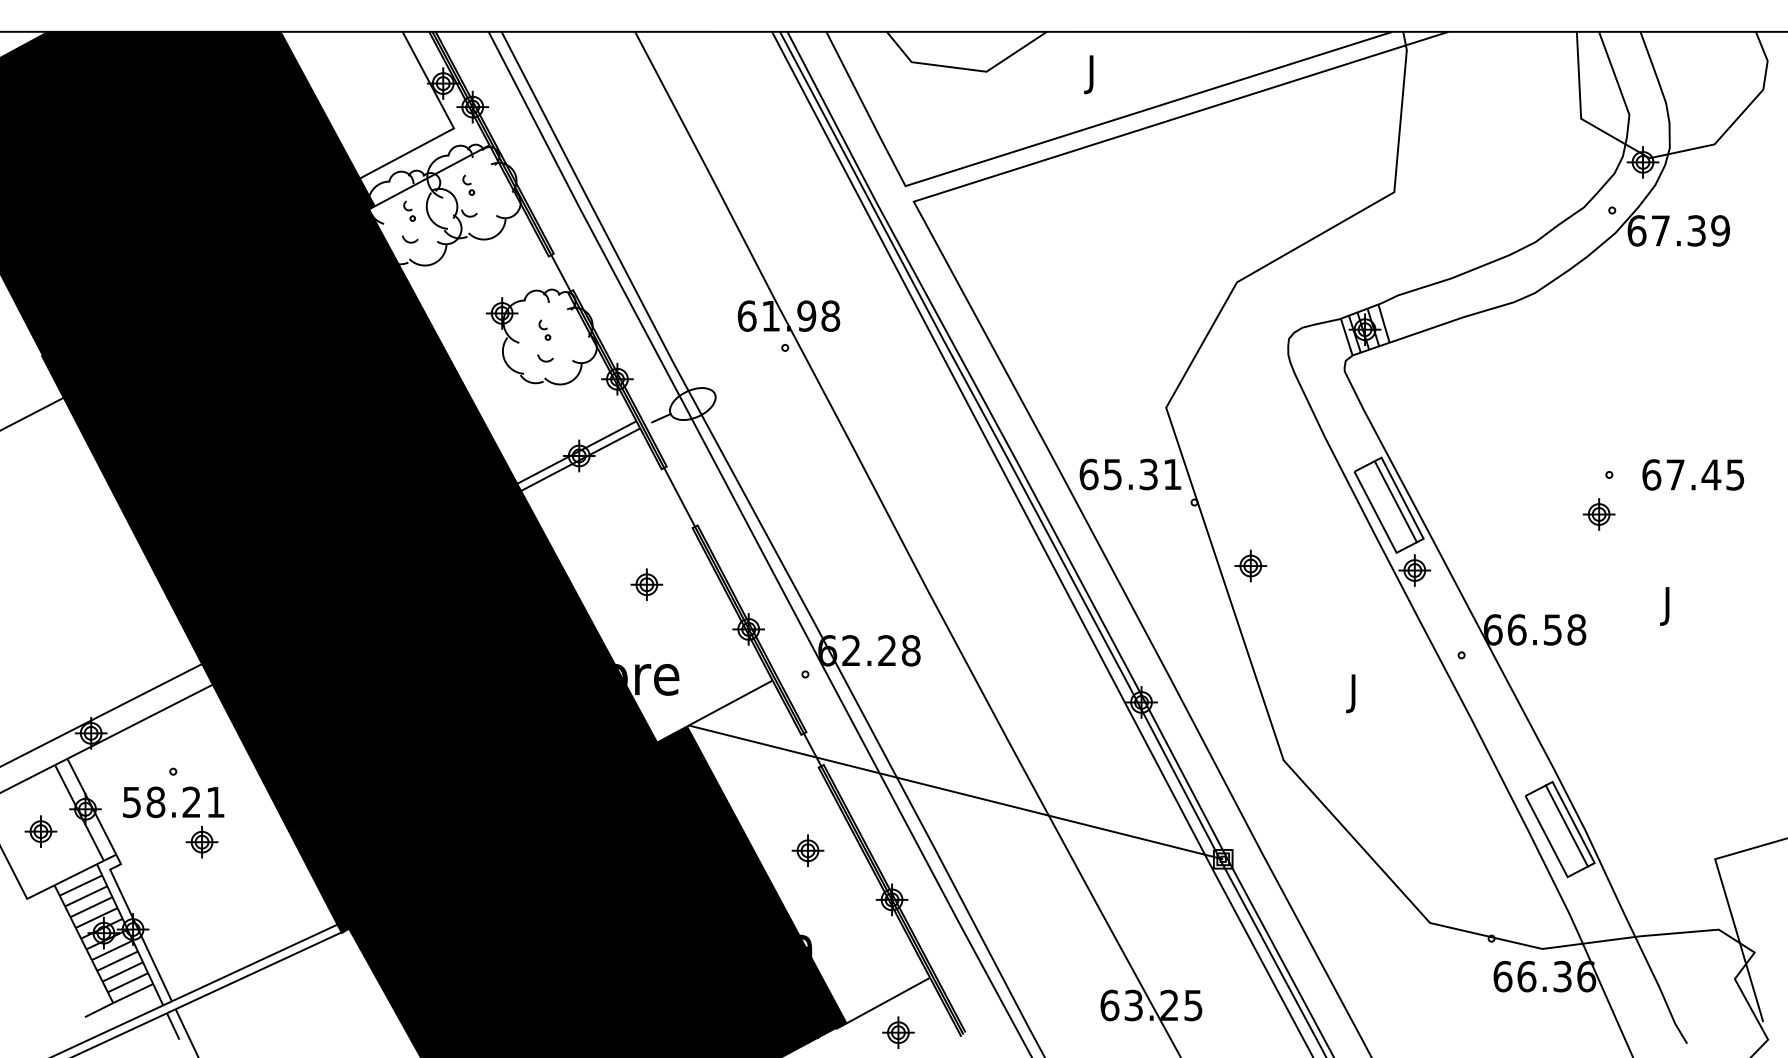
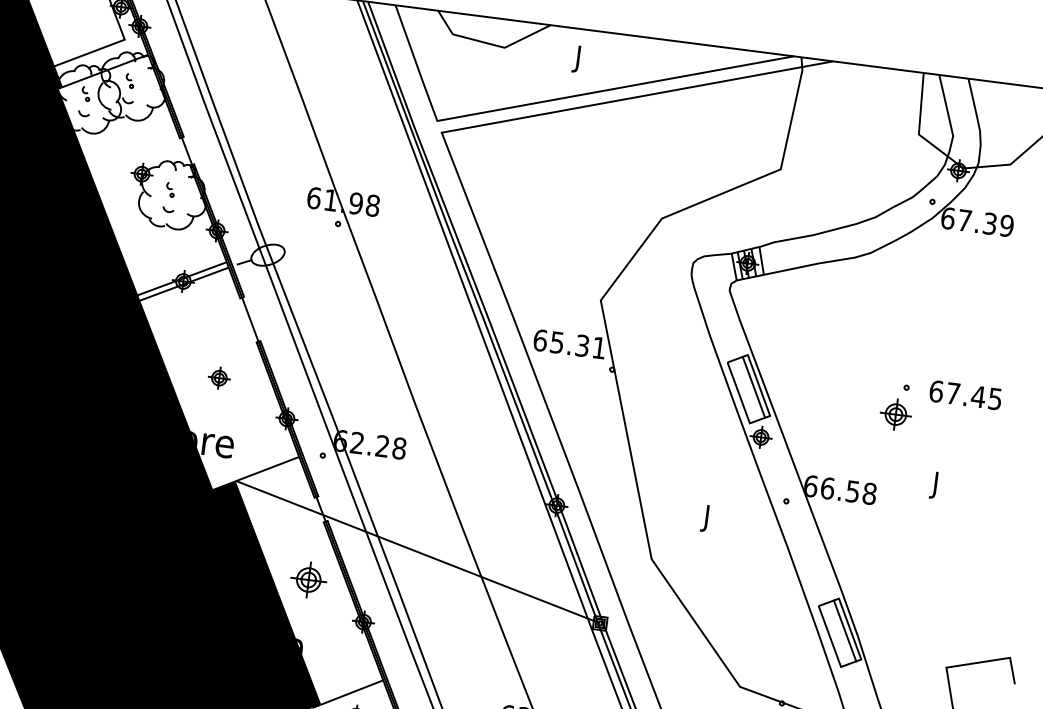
part: (1598, 514) -> (895, 414), size x1.4
part: (1250, 565) -> (645, 419), removed
part: (807, 850) -> (308, 579), size x1.6

